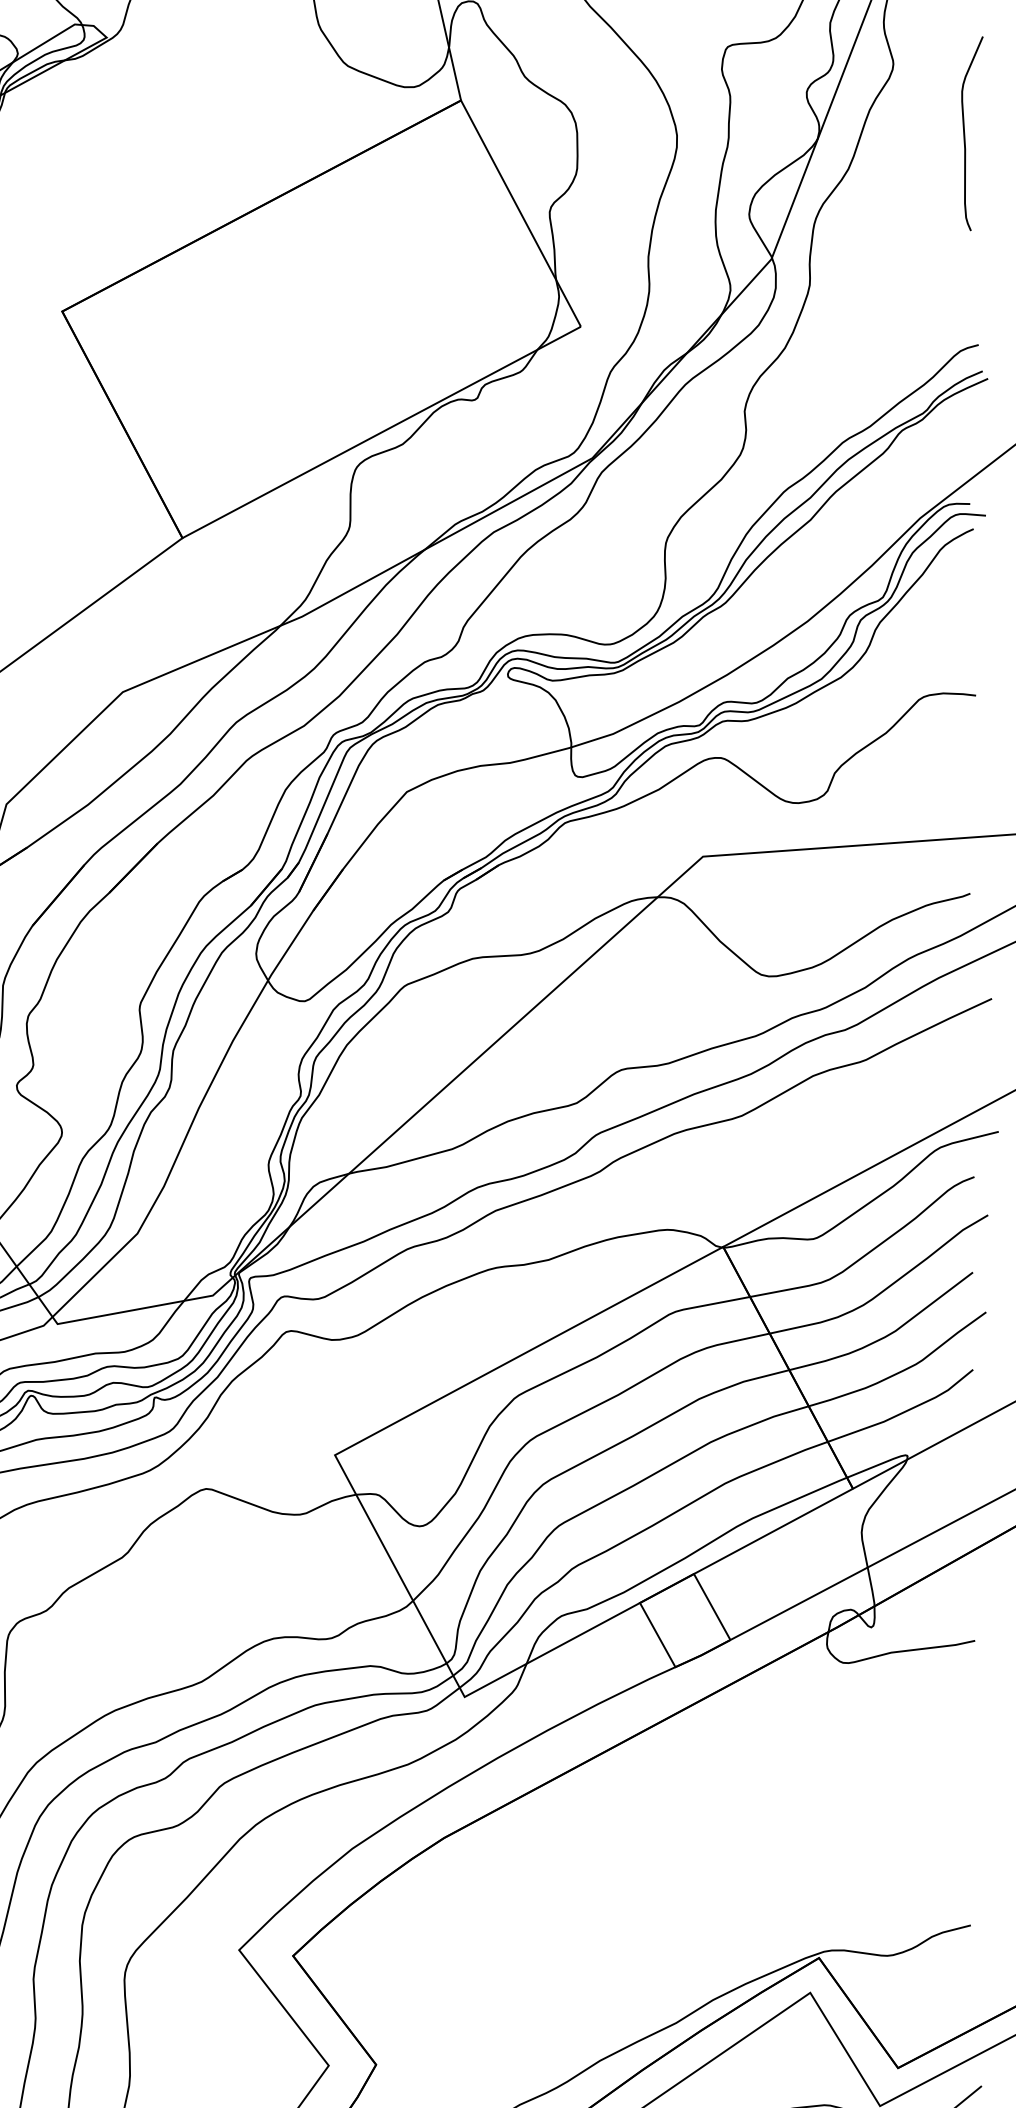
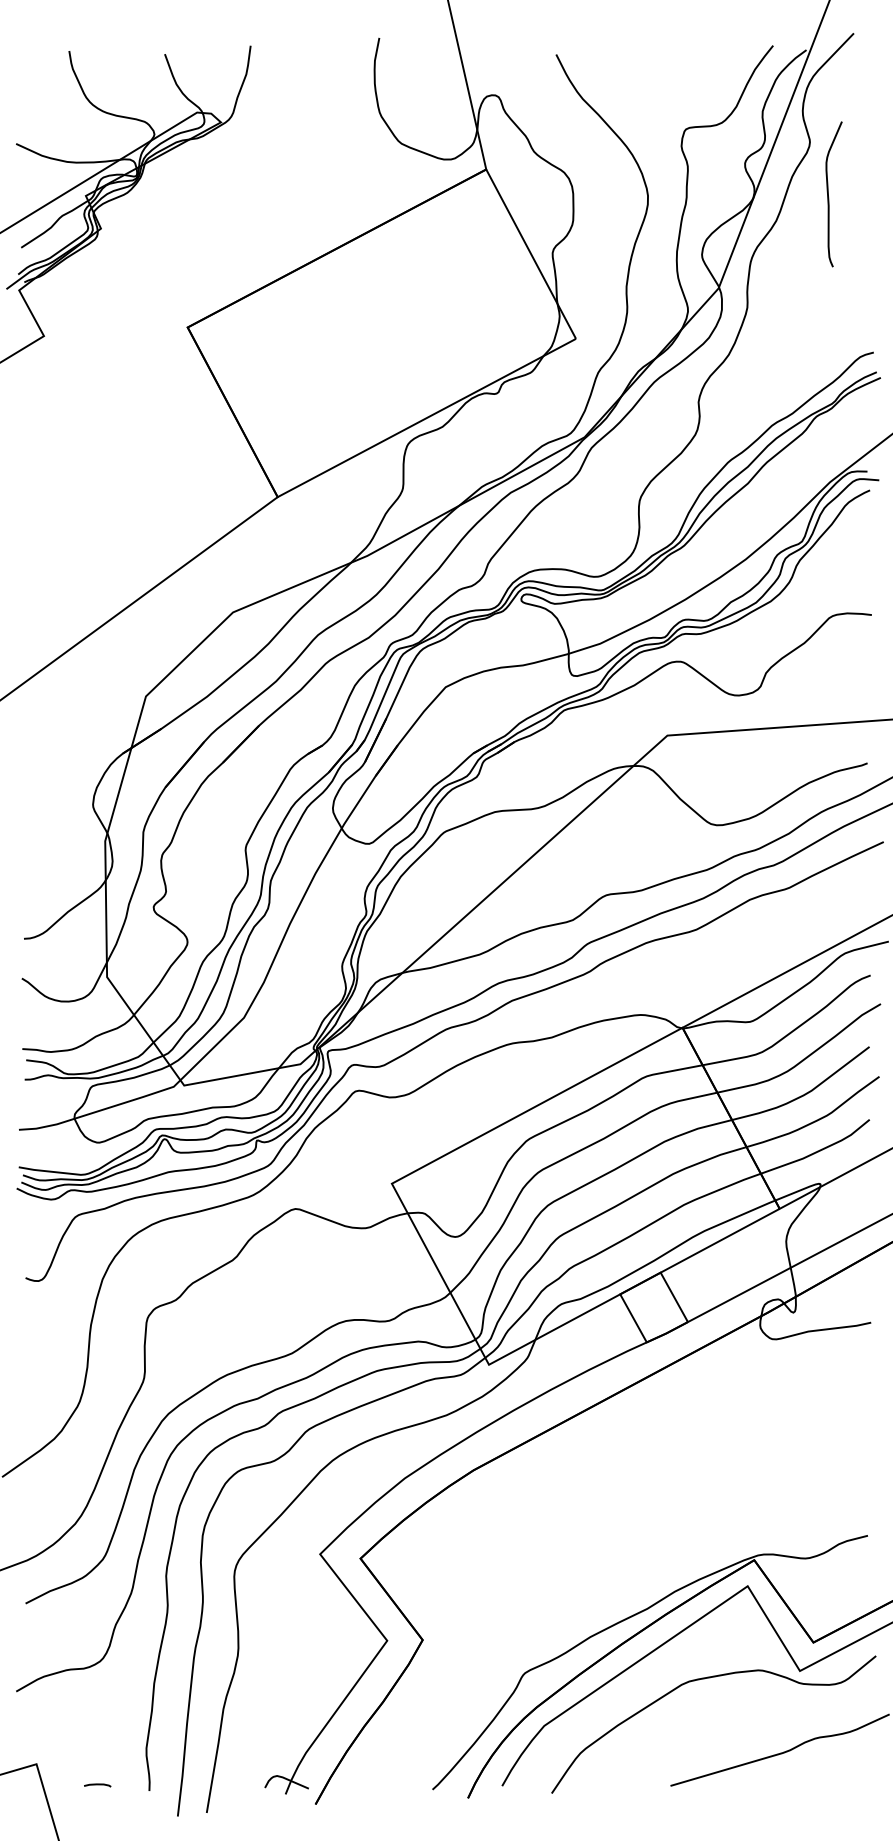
curve: (964, 133) -> (828, 194), moved

